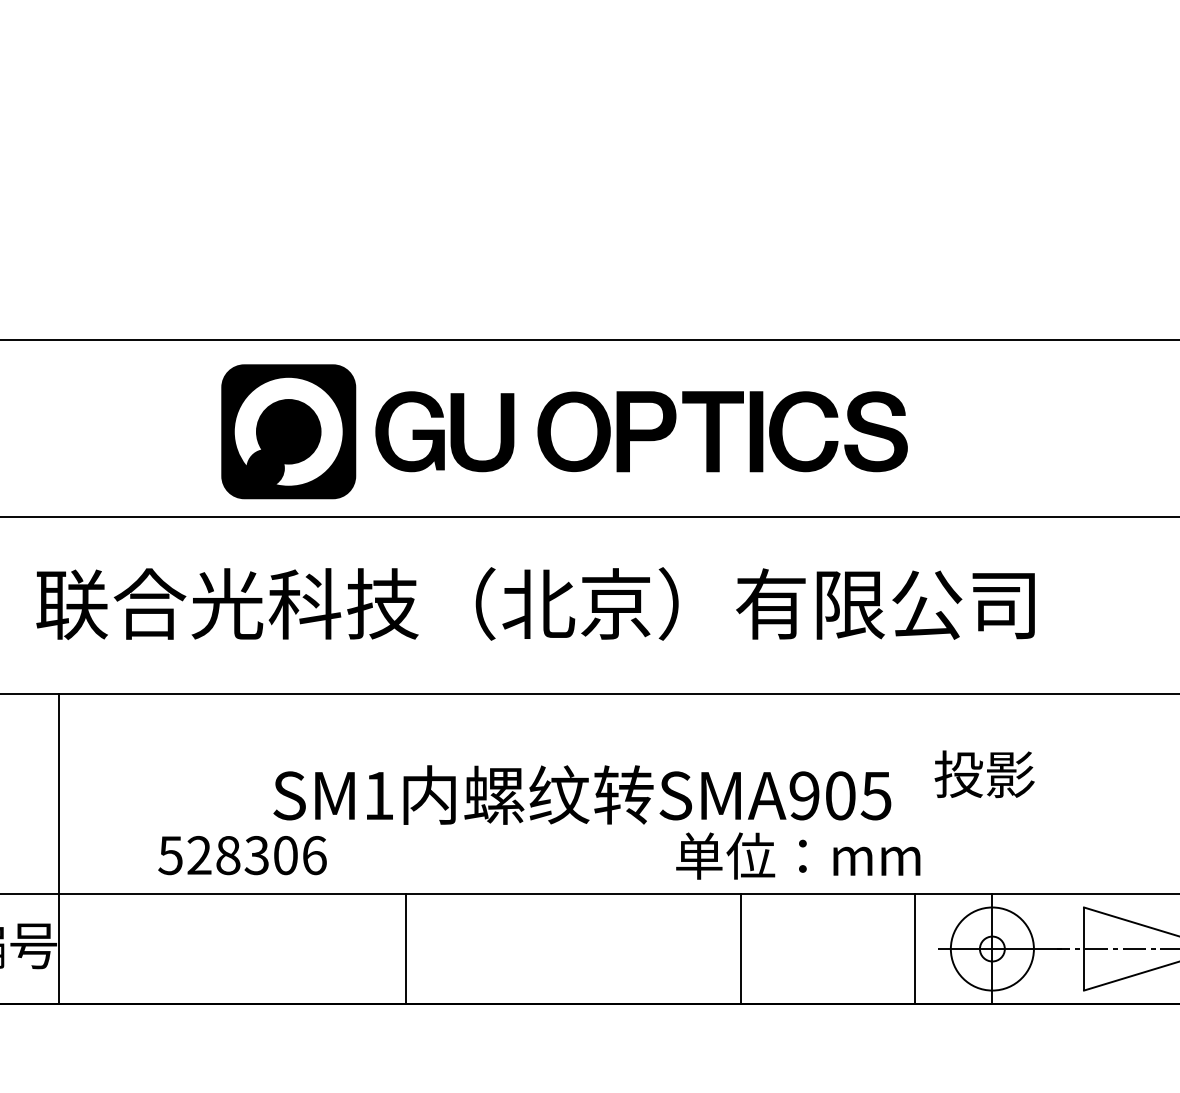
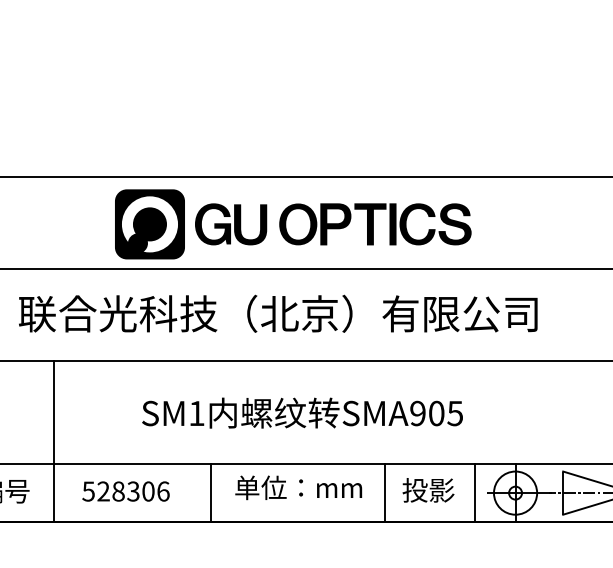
text: (984, 774) -> (428, 490), moved
line: (58, 847) -> (53, 440), moved
text: (241, 855) -> (125, 491), moved
text: (797, 855) -> (298, 487), moved

